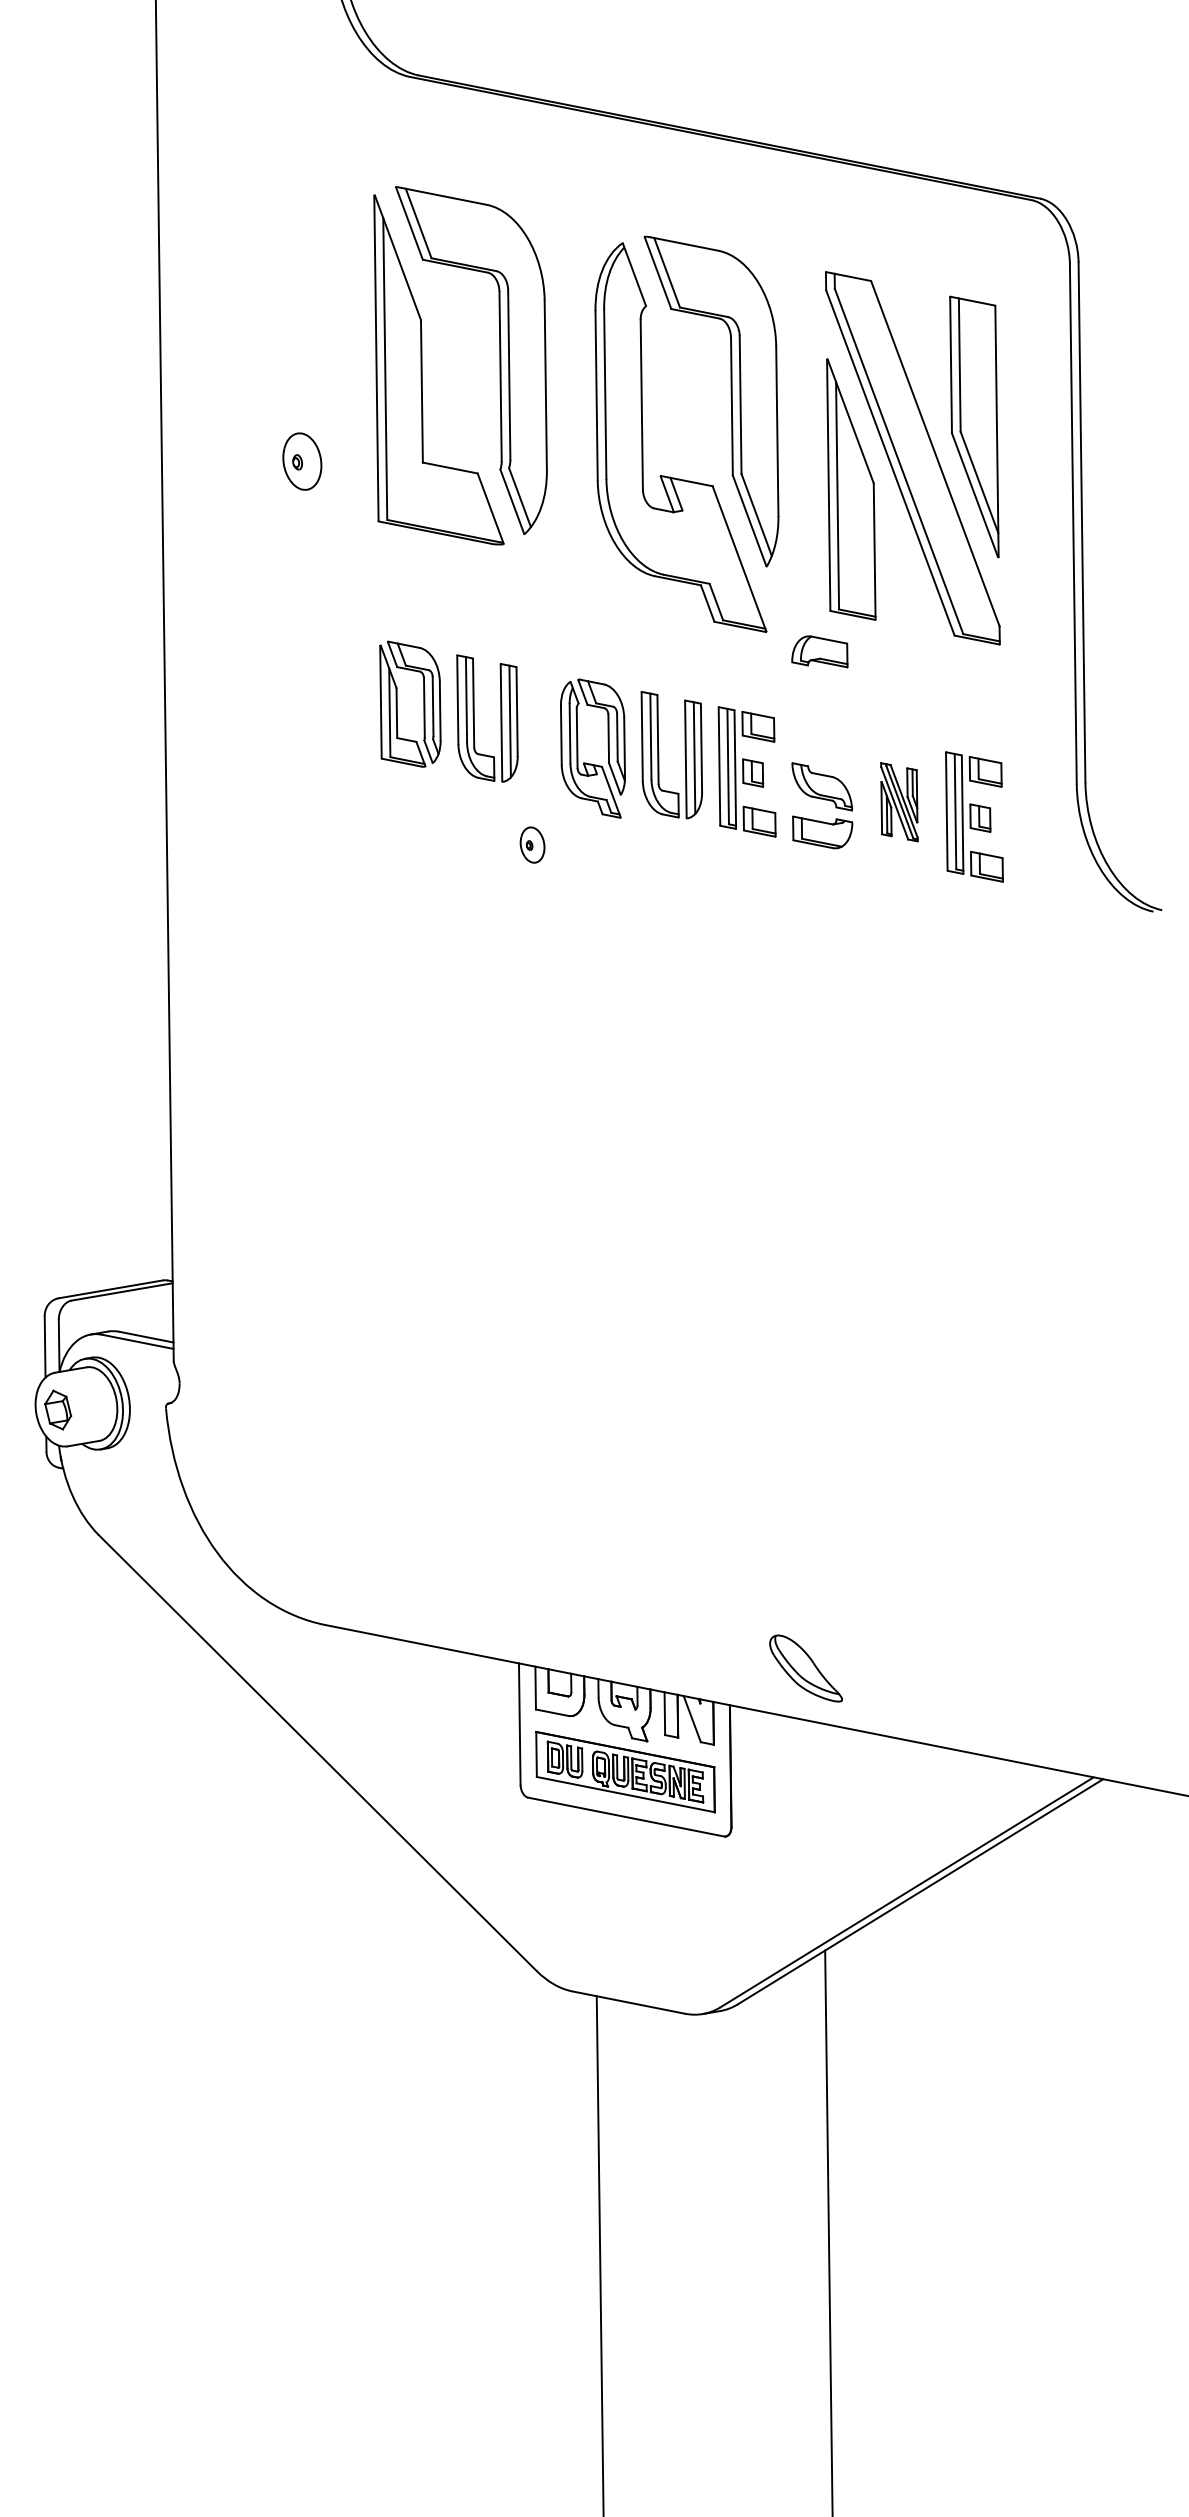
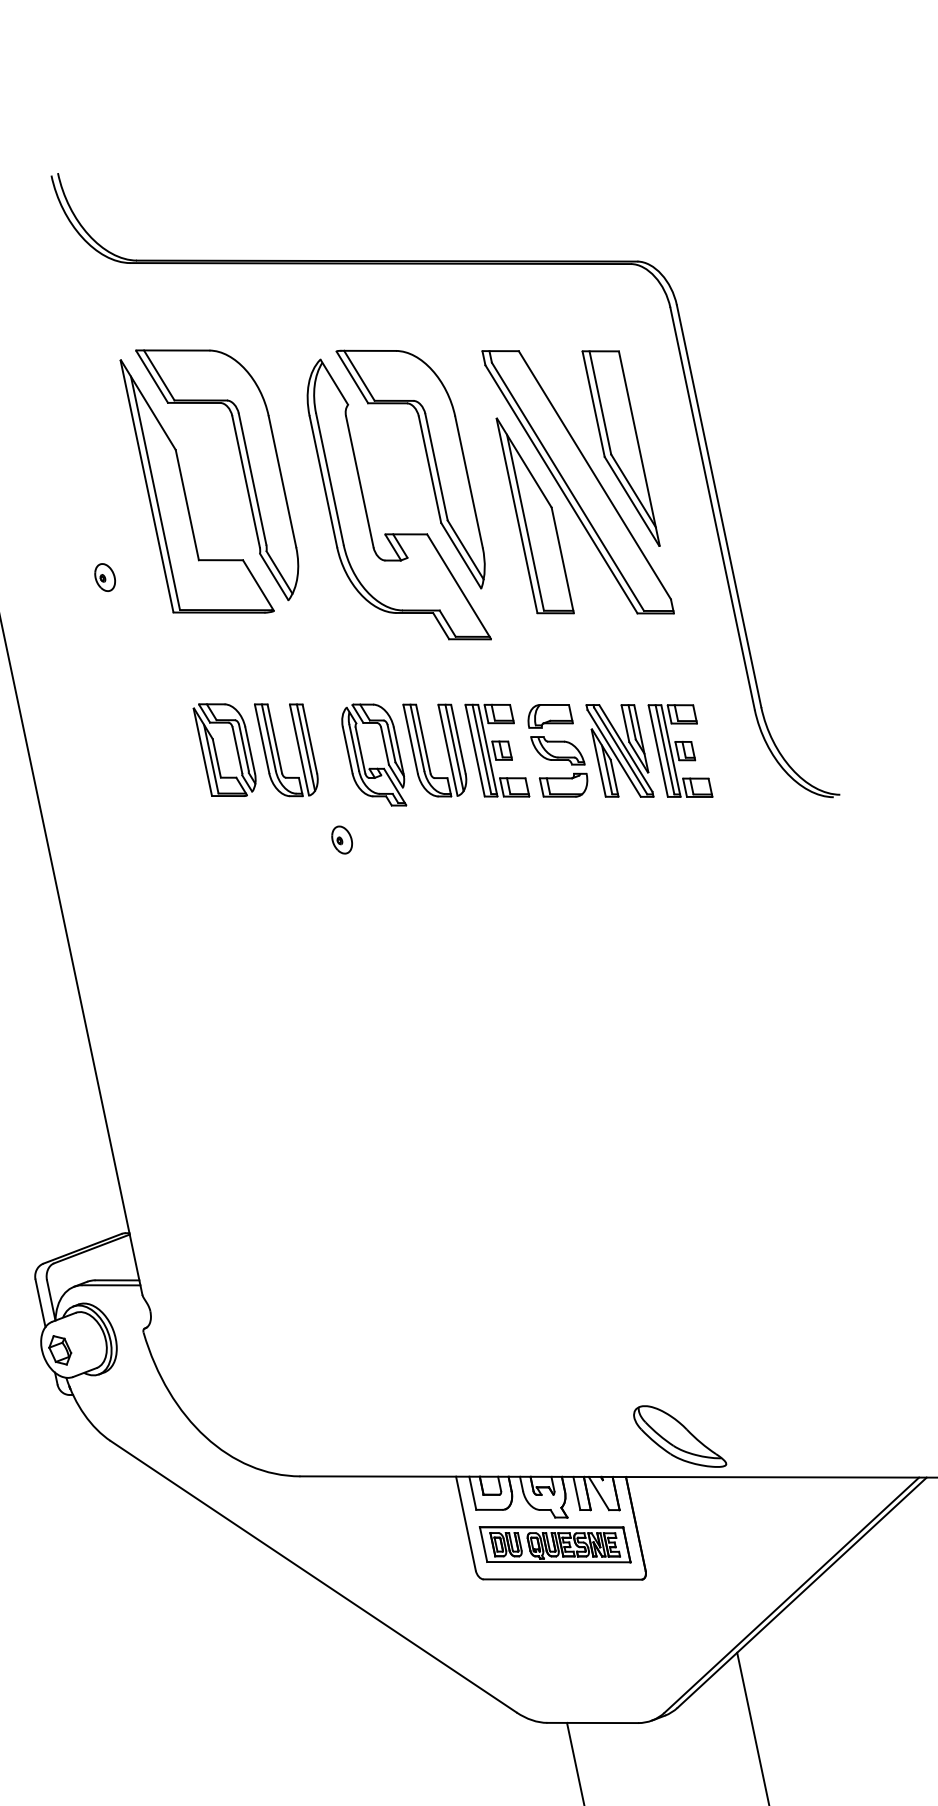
part: (301, 460) -> (104, 577), size x0.62
part: (819, 651) -> (548, 715), moved
part: (899, 802) -> (620, 751), size x1.67
part: (805, 1668) -> (679, 1437), size x1.43

